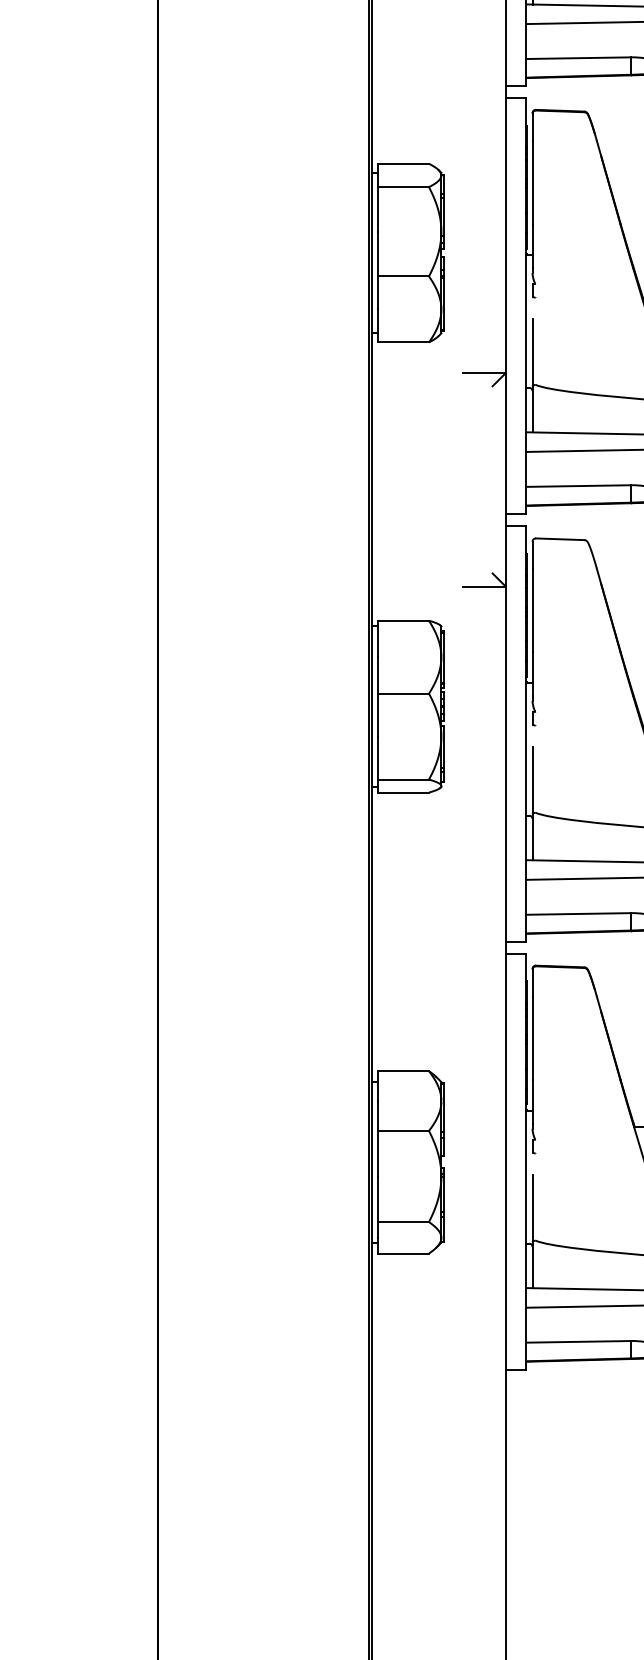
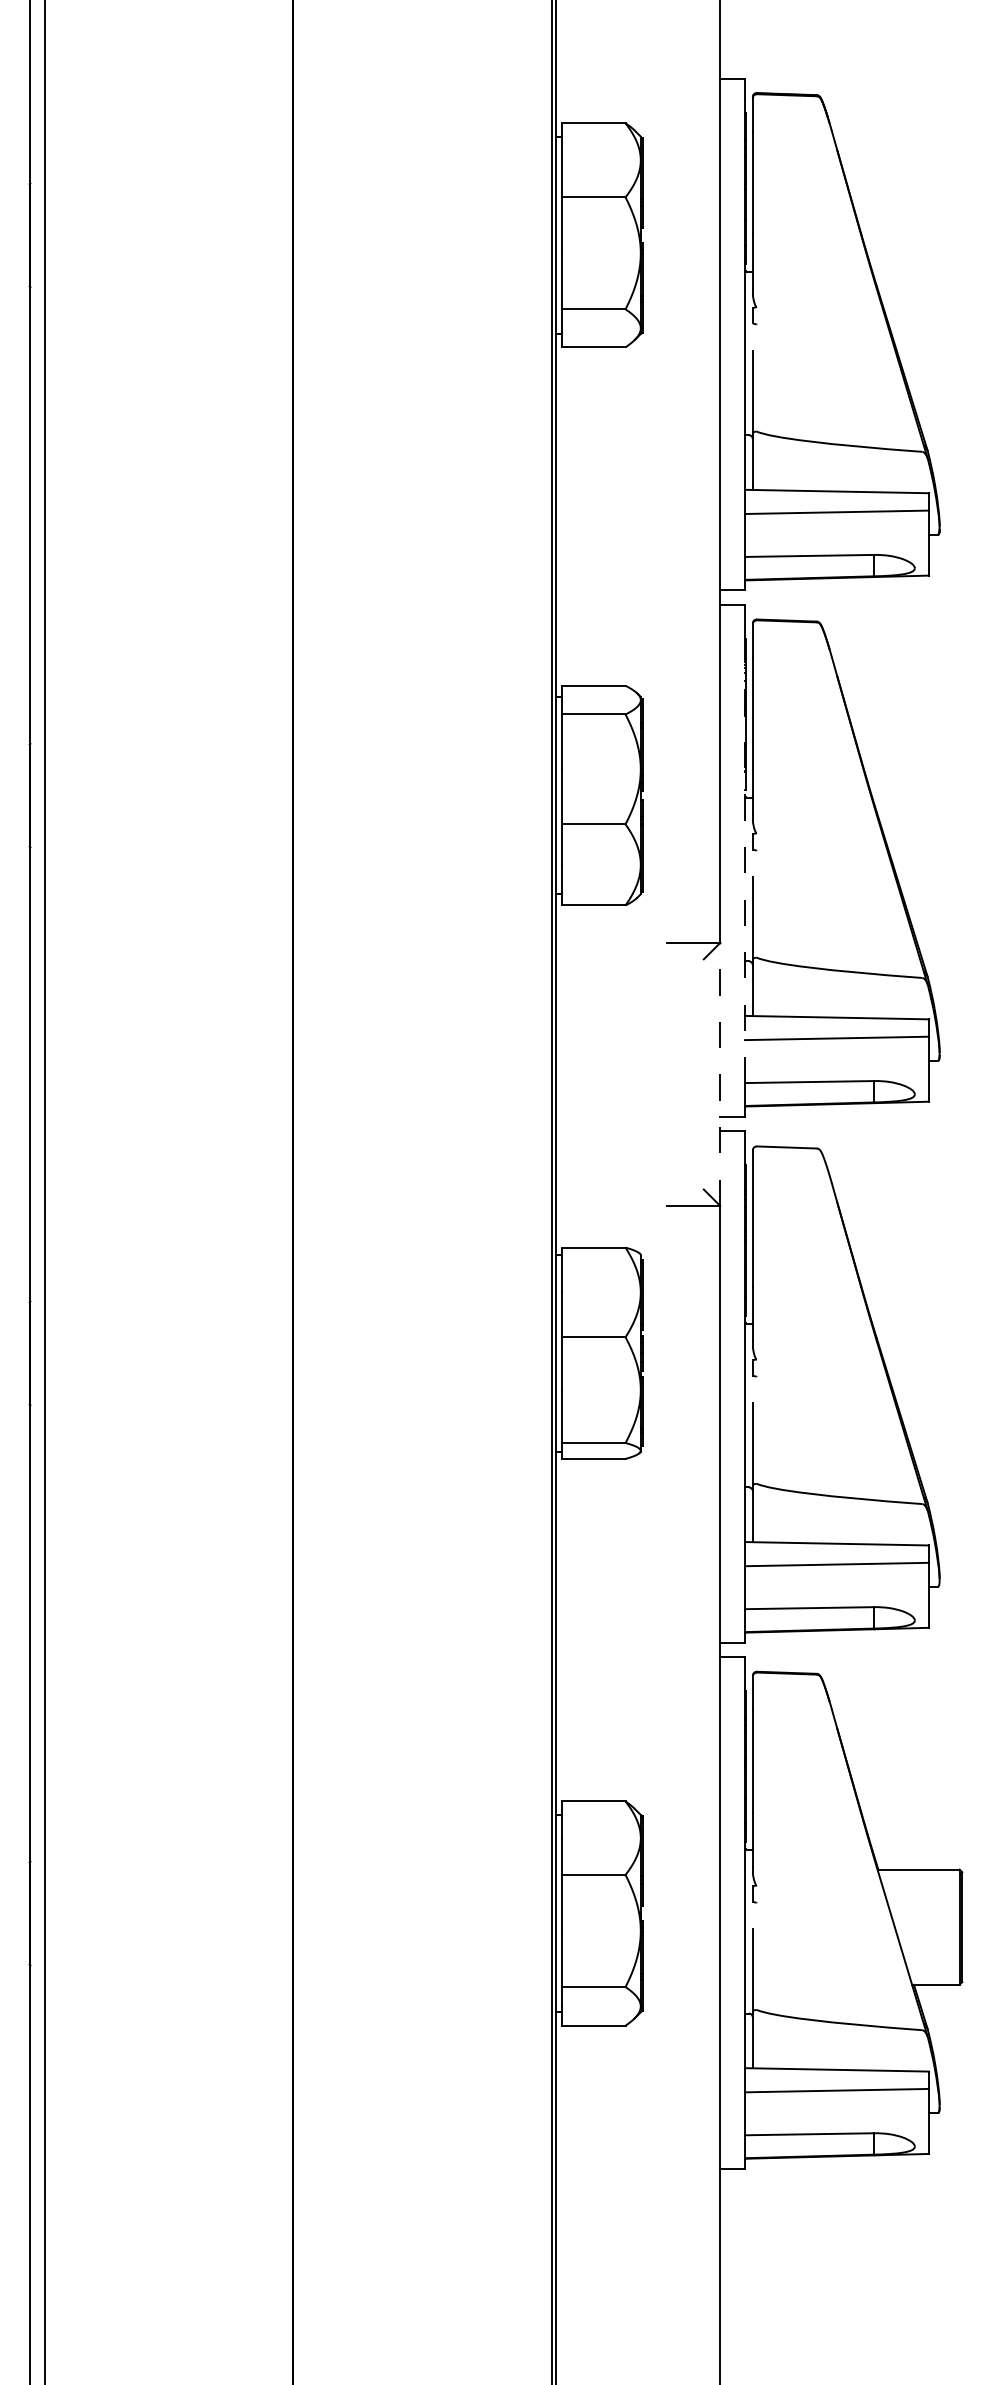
line: (525, 305) -> (744, 860), solid -> dashed
line: (506, 479) -> (720, 1074), solid -> dashed

